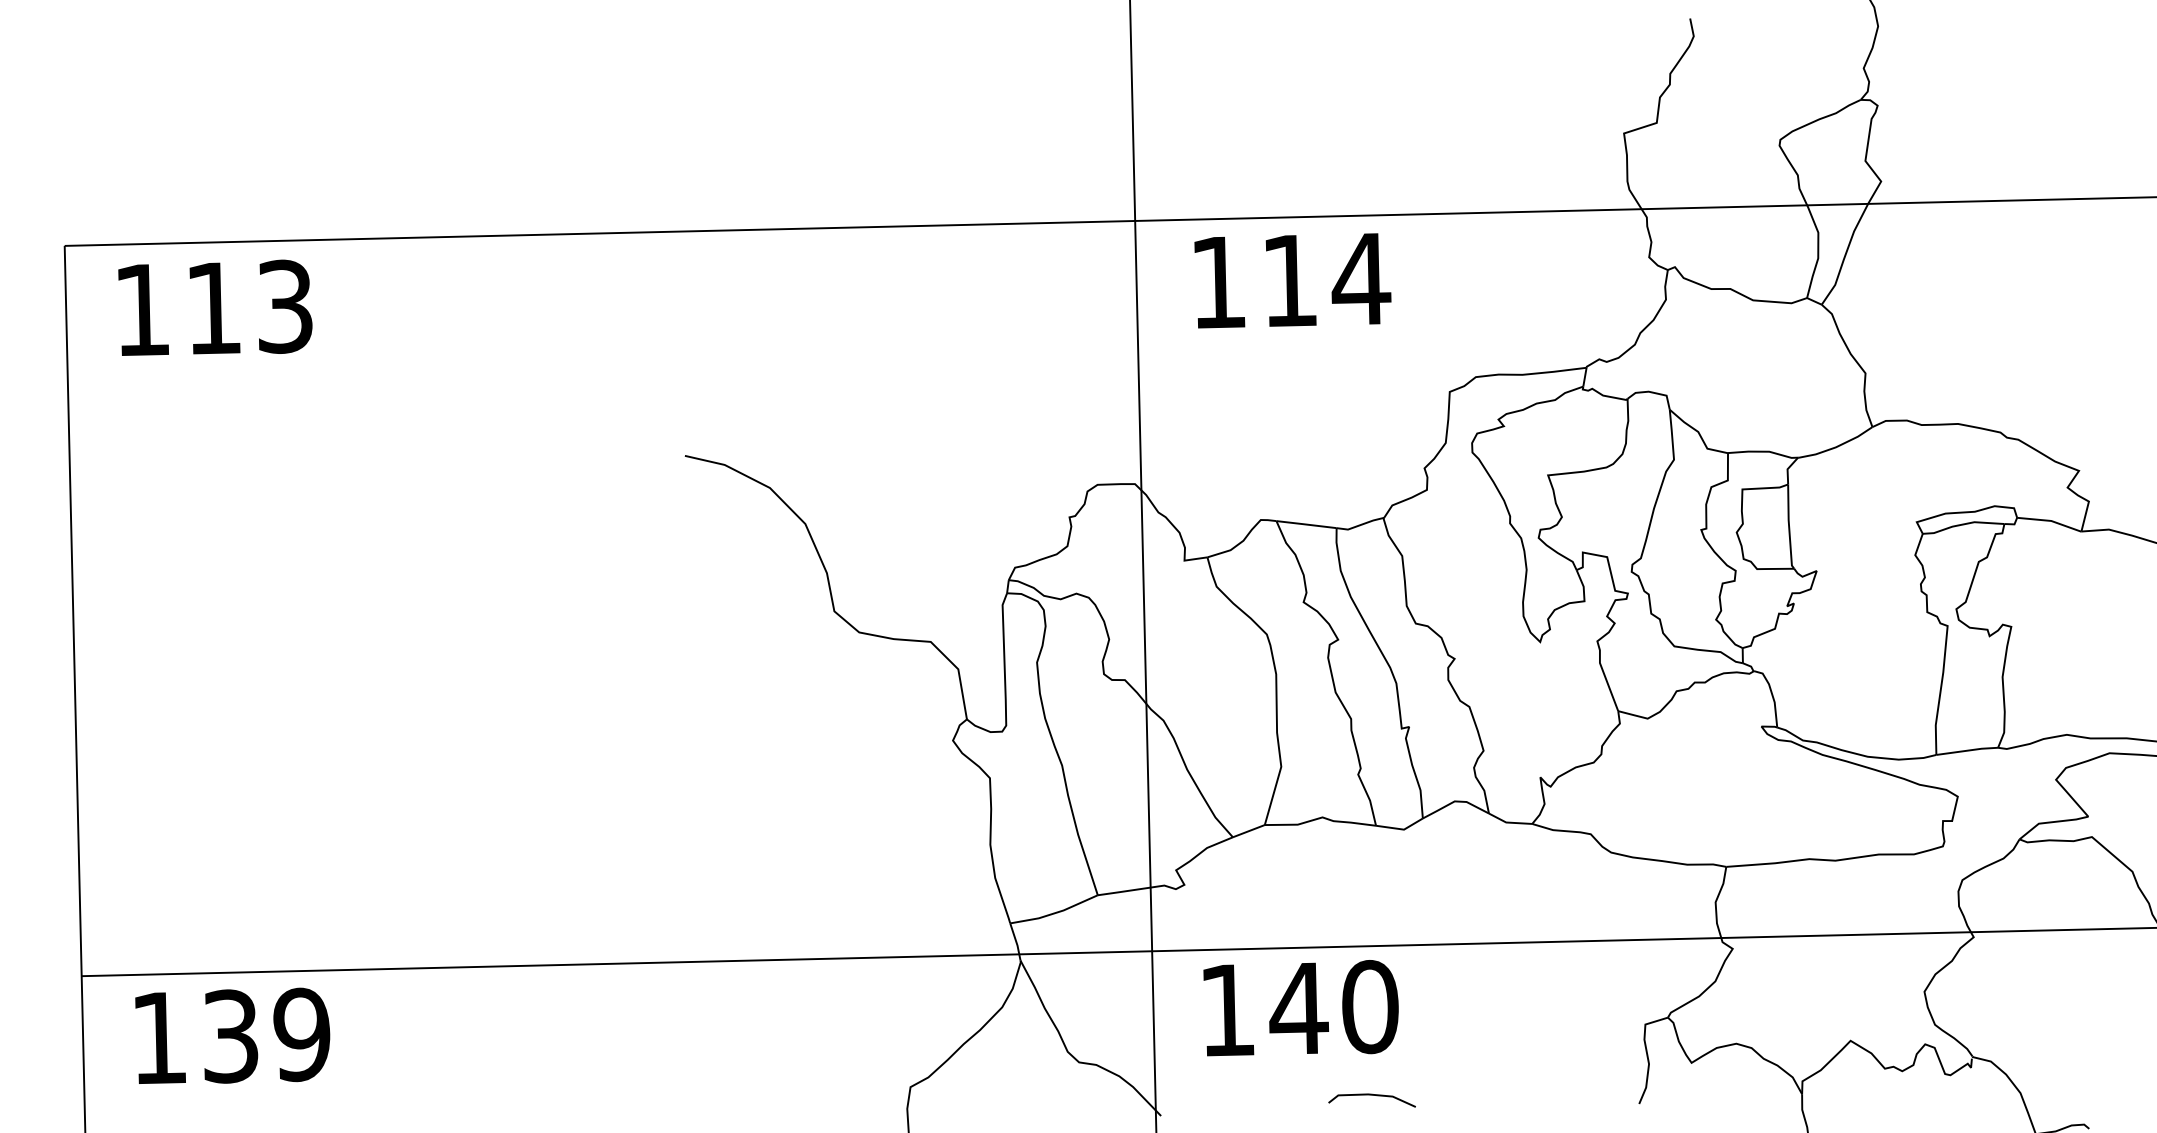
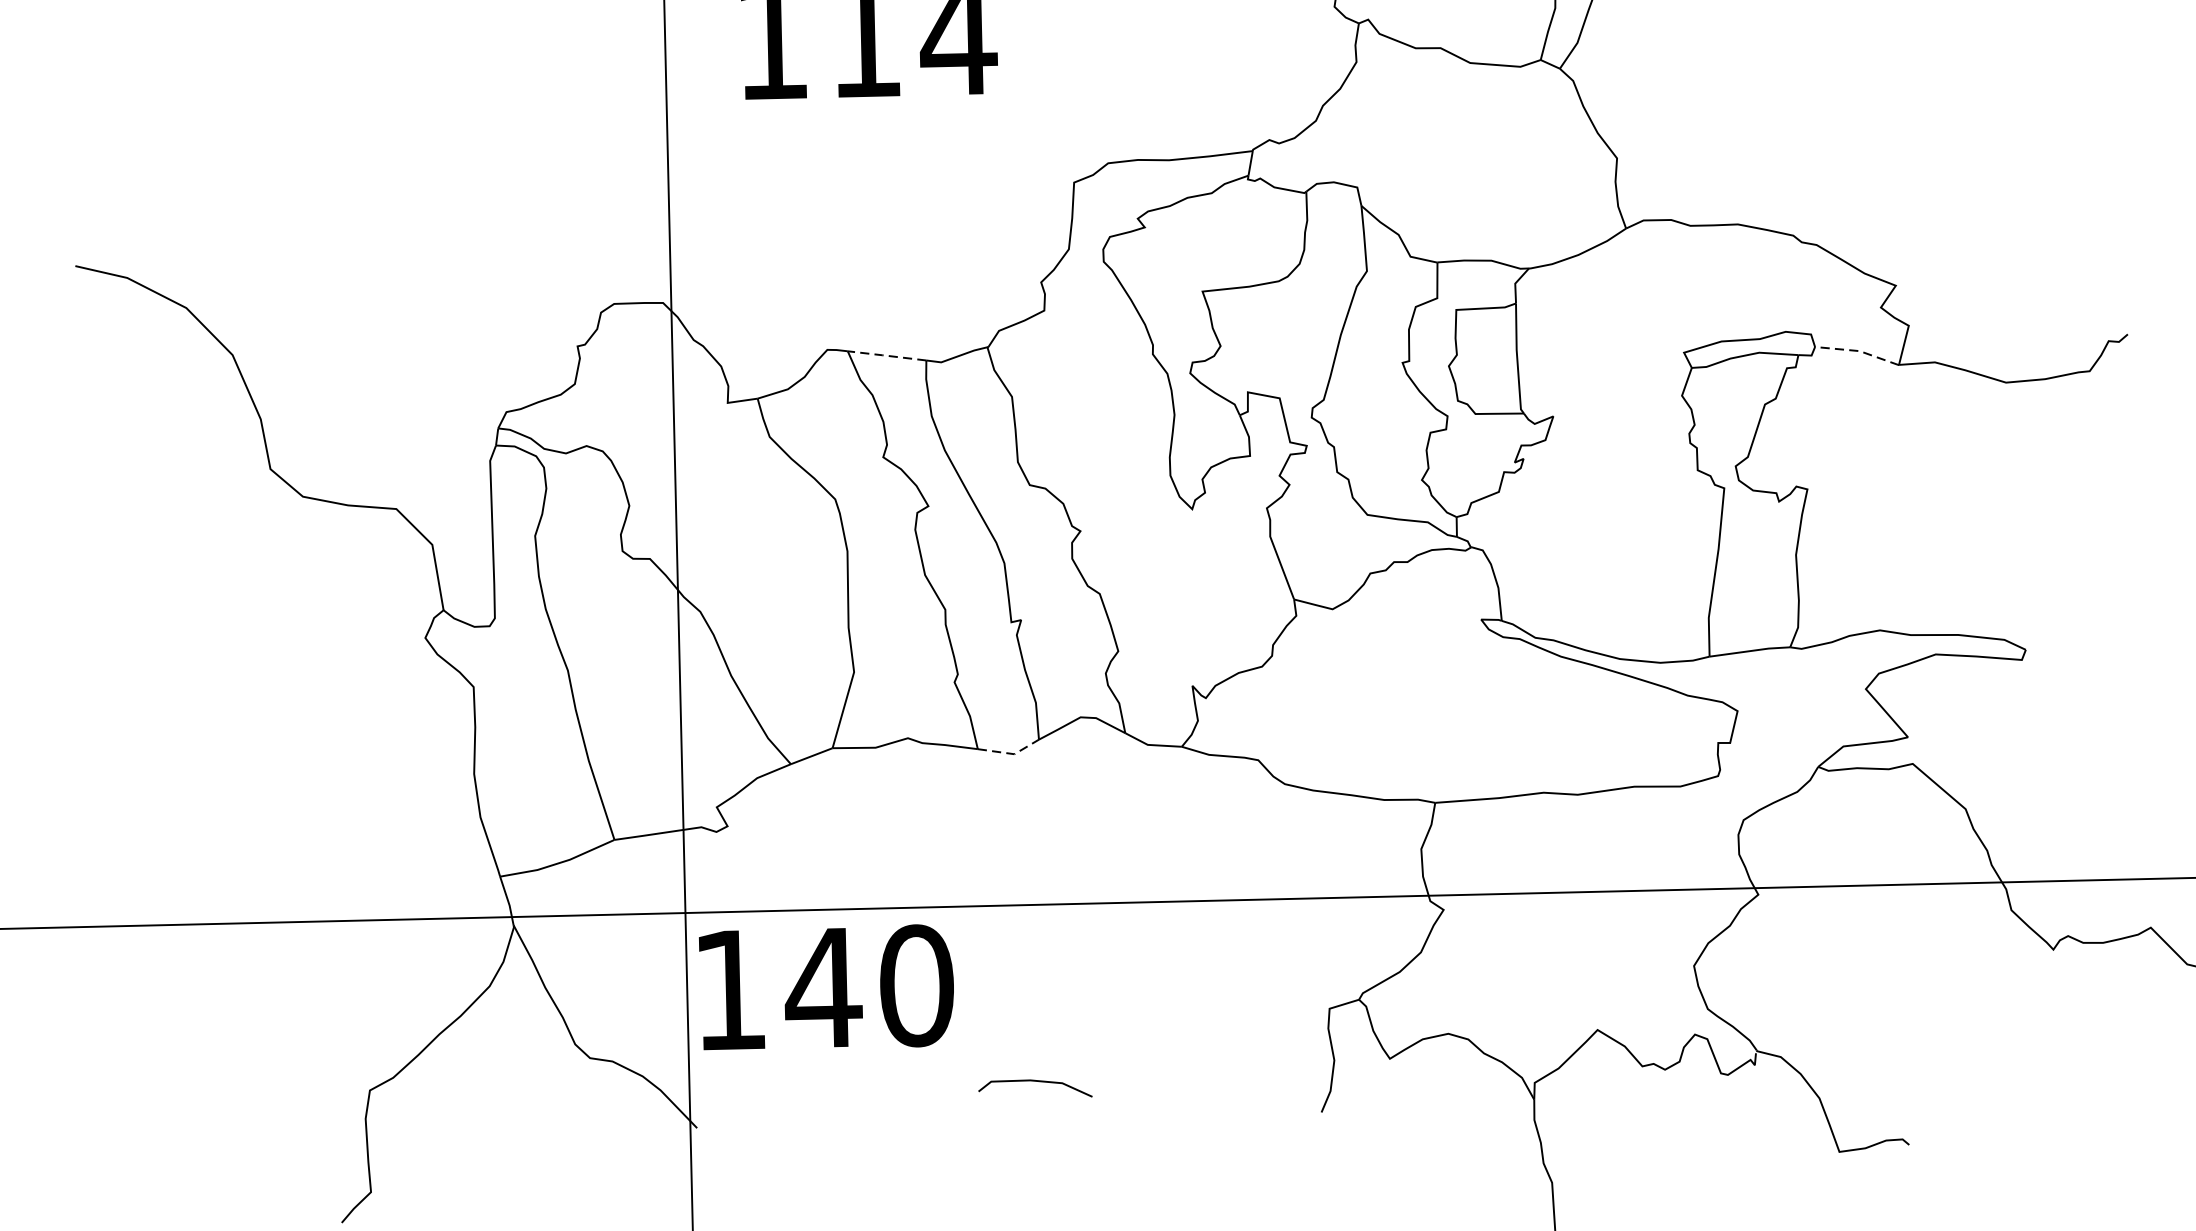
line: (2051, 520) -> (1859, 350), solid -> dashed
line: (1305, 524) -> (885, 355), solid -> dashed
line: (1401, 829) -> (1011, 754), solid -> dashed
text: (1300, 1008) -> (825, 987), moved
line: (1371, 1095) -> (1034, 1081), moved

